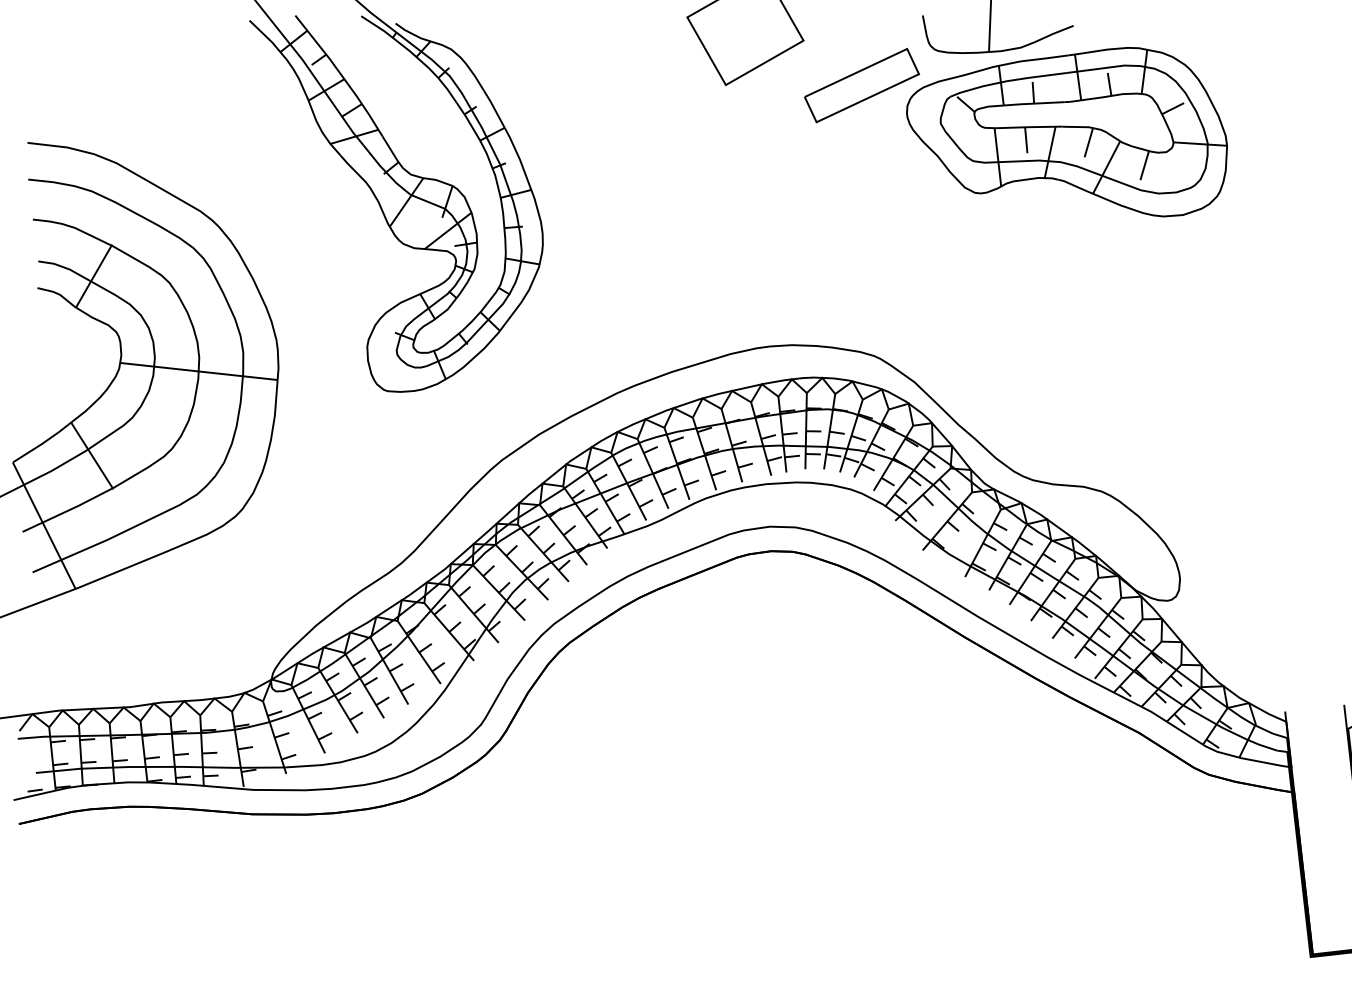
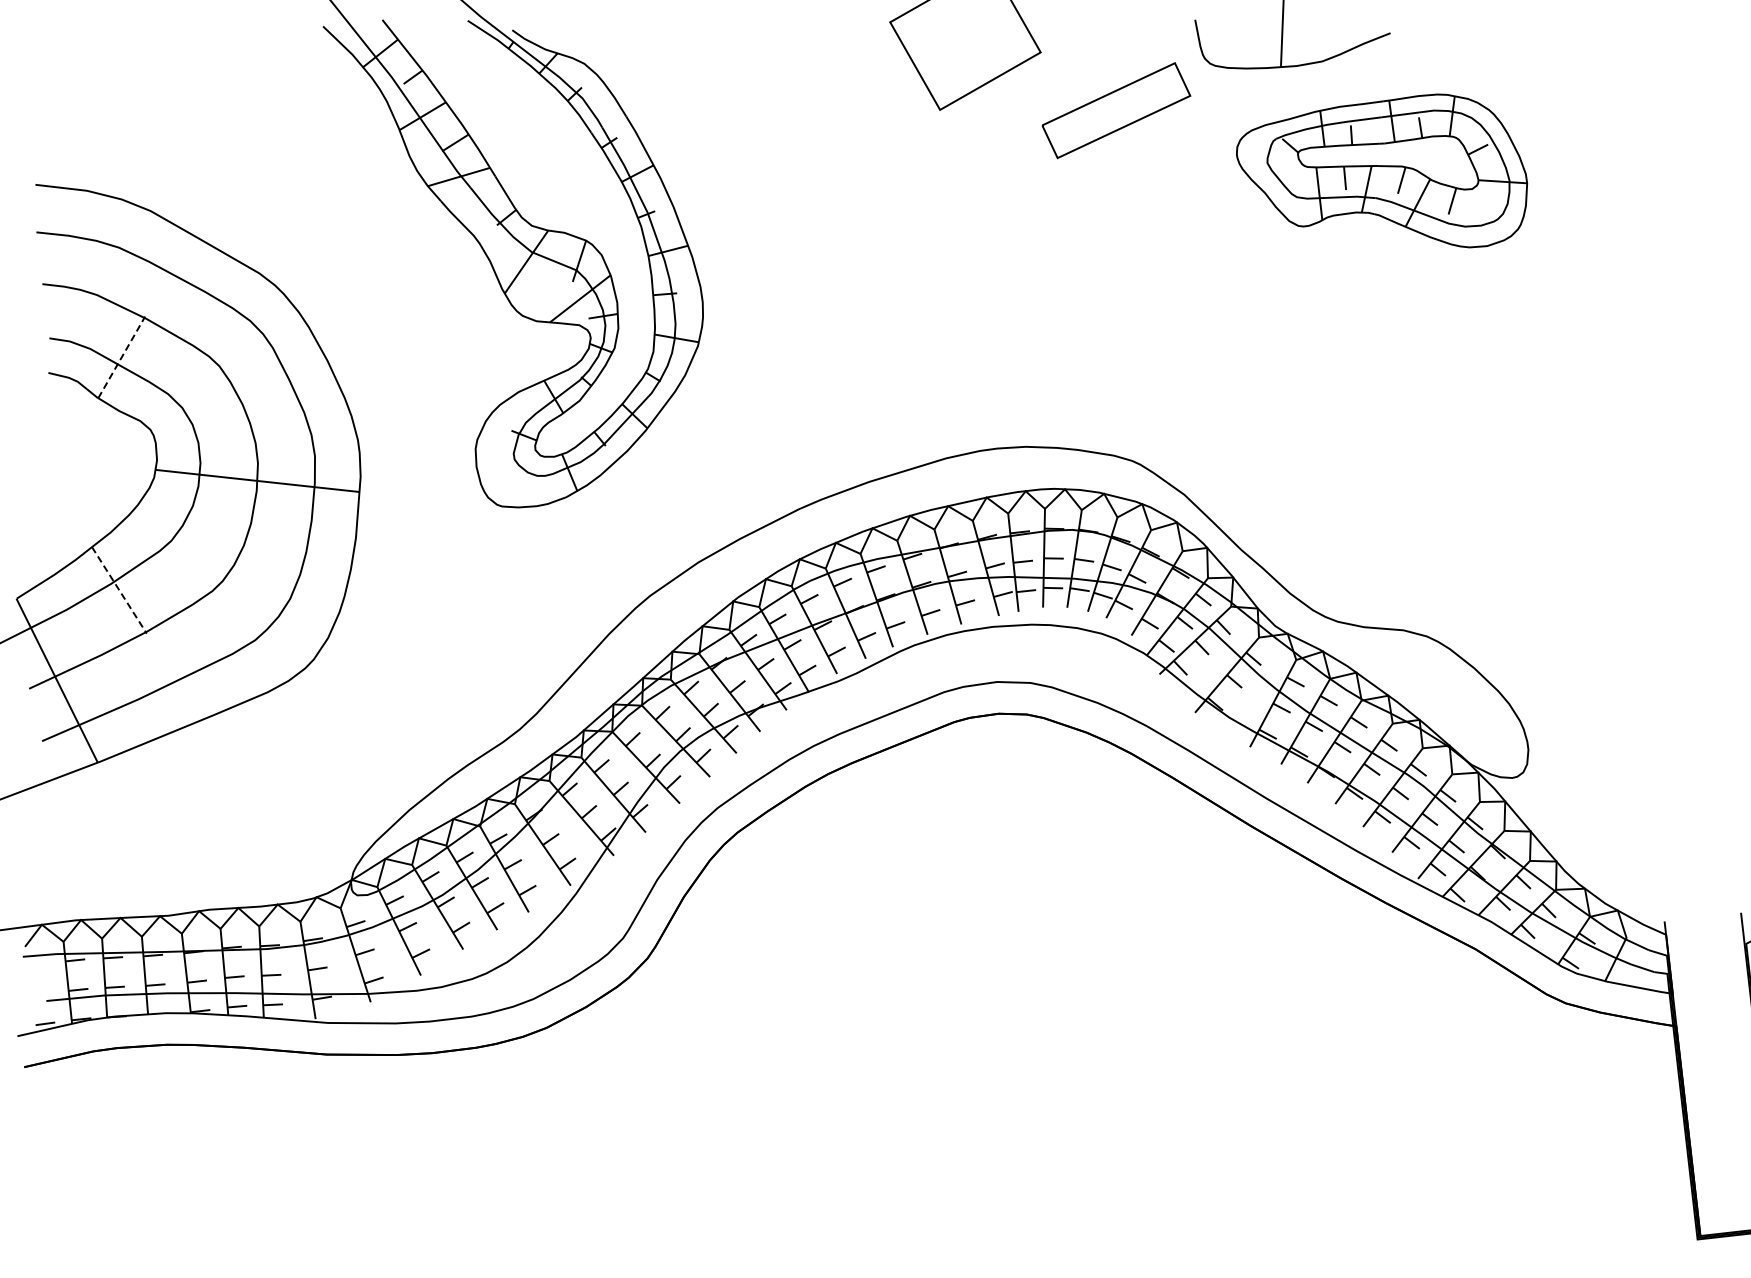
part: (1066, 131) -> (1381, 170), size x0.7
line: (94, 275) -> (122, 356), solid -> dashed
line: (92, 456) -> (119, 590), solid -> dashed

